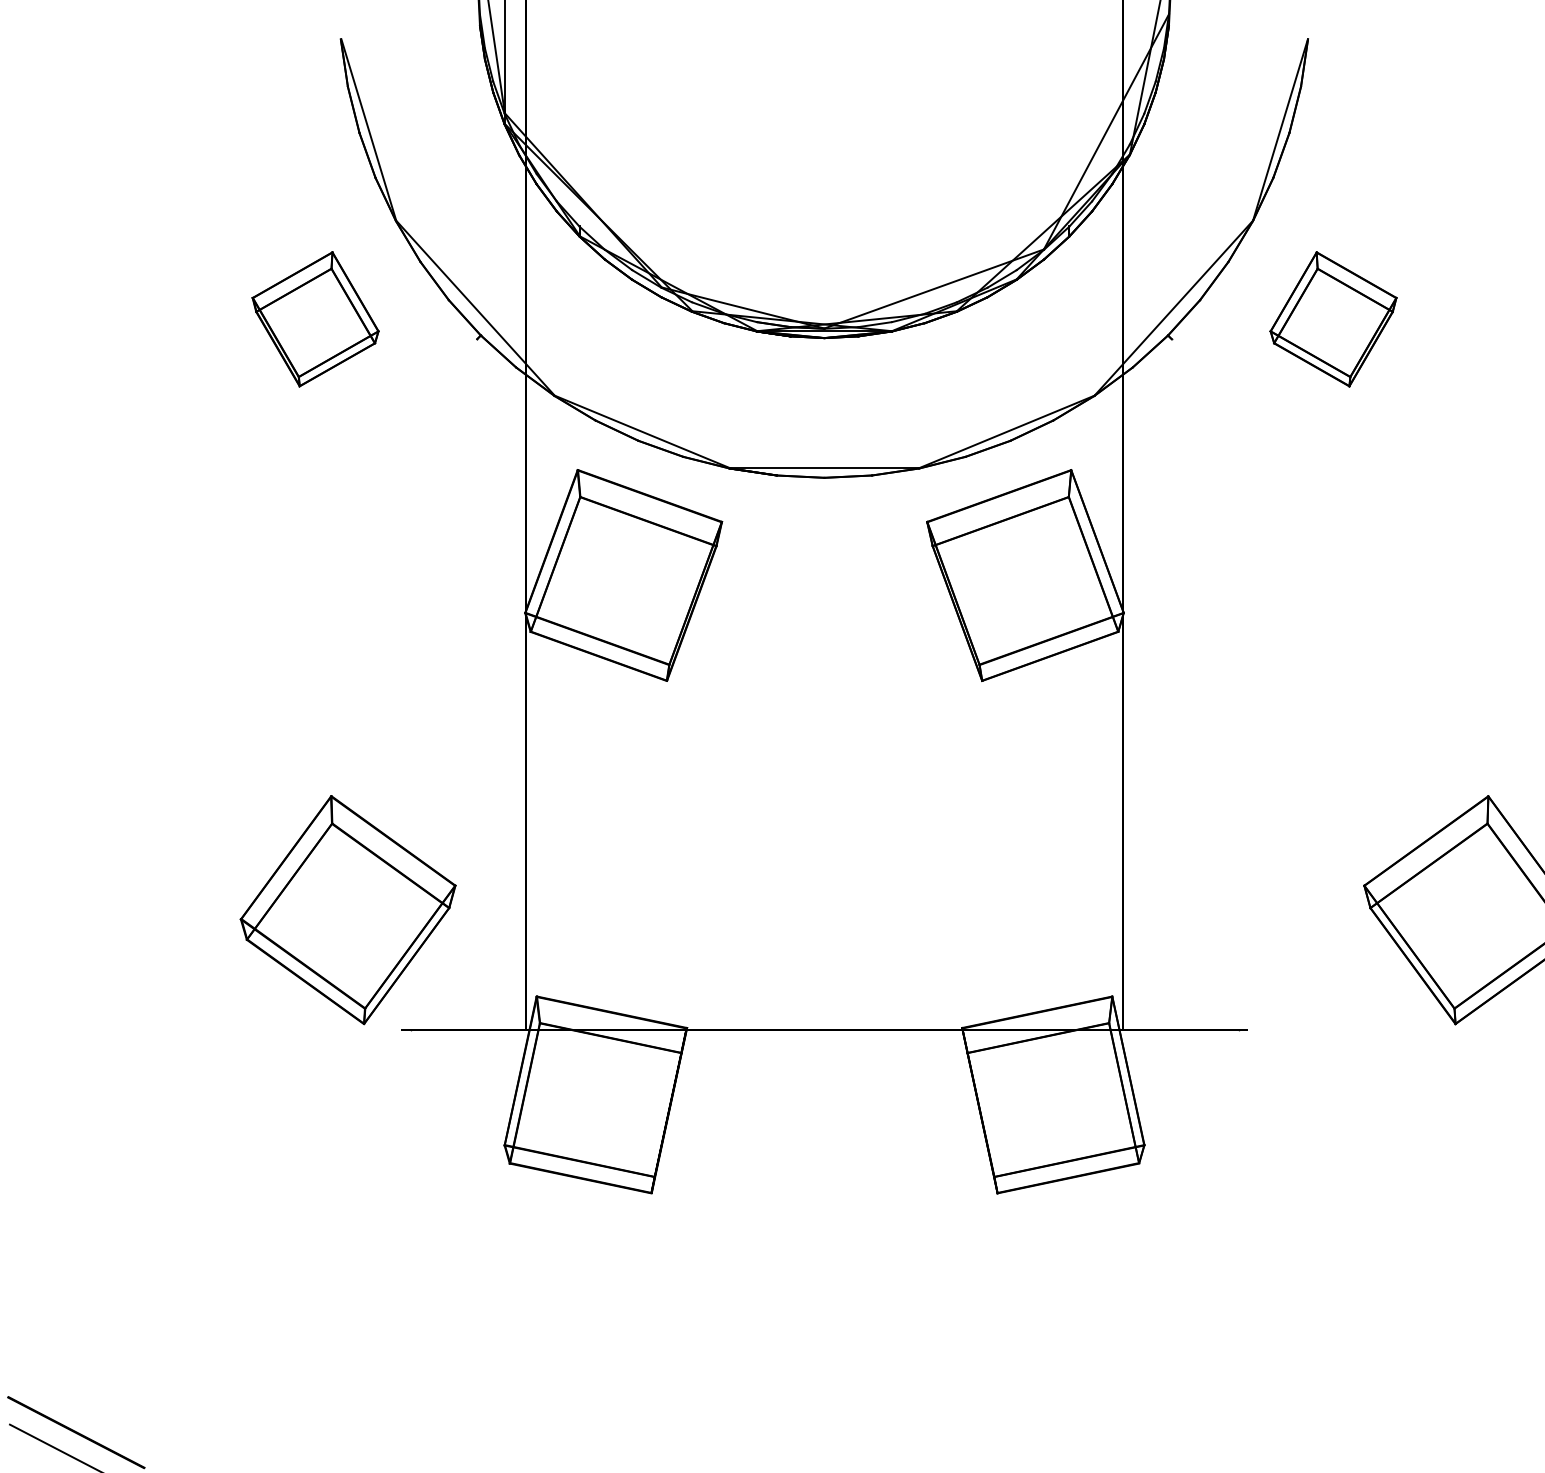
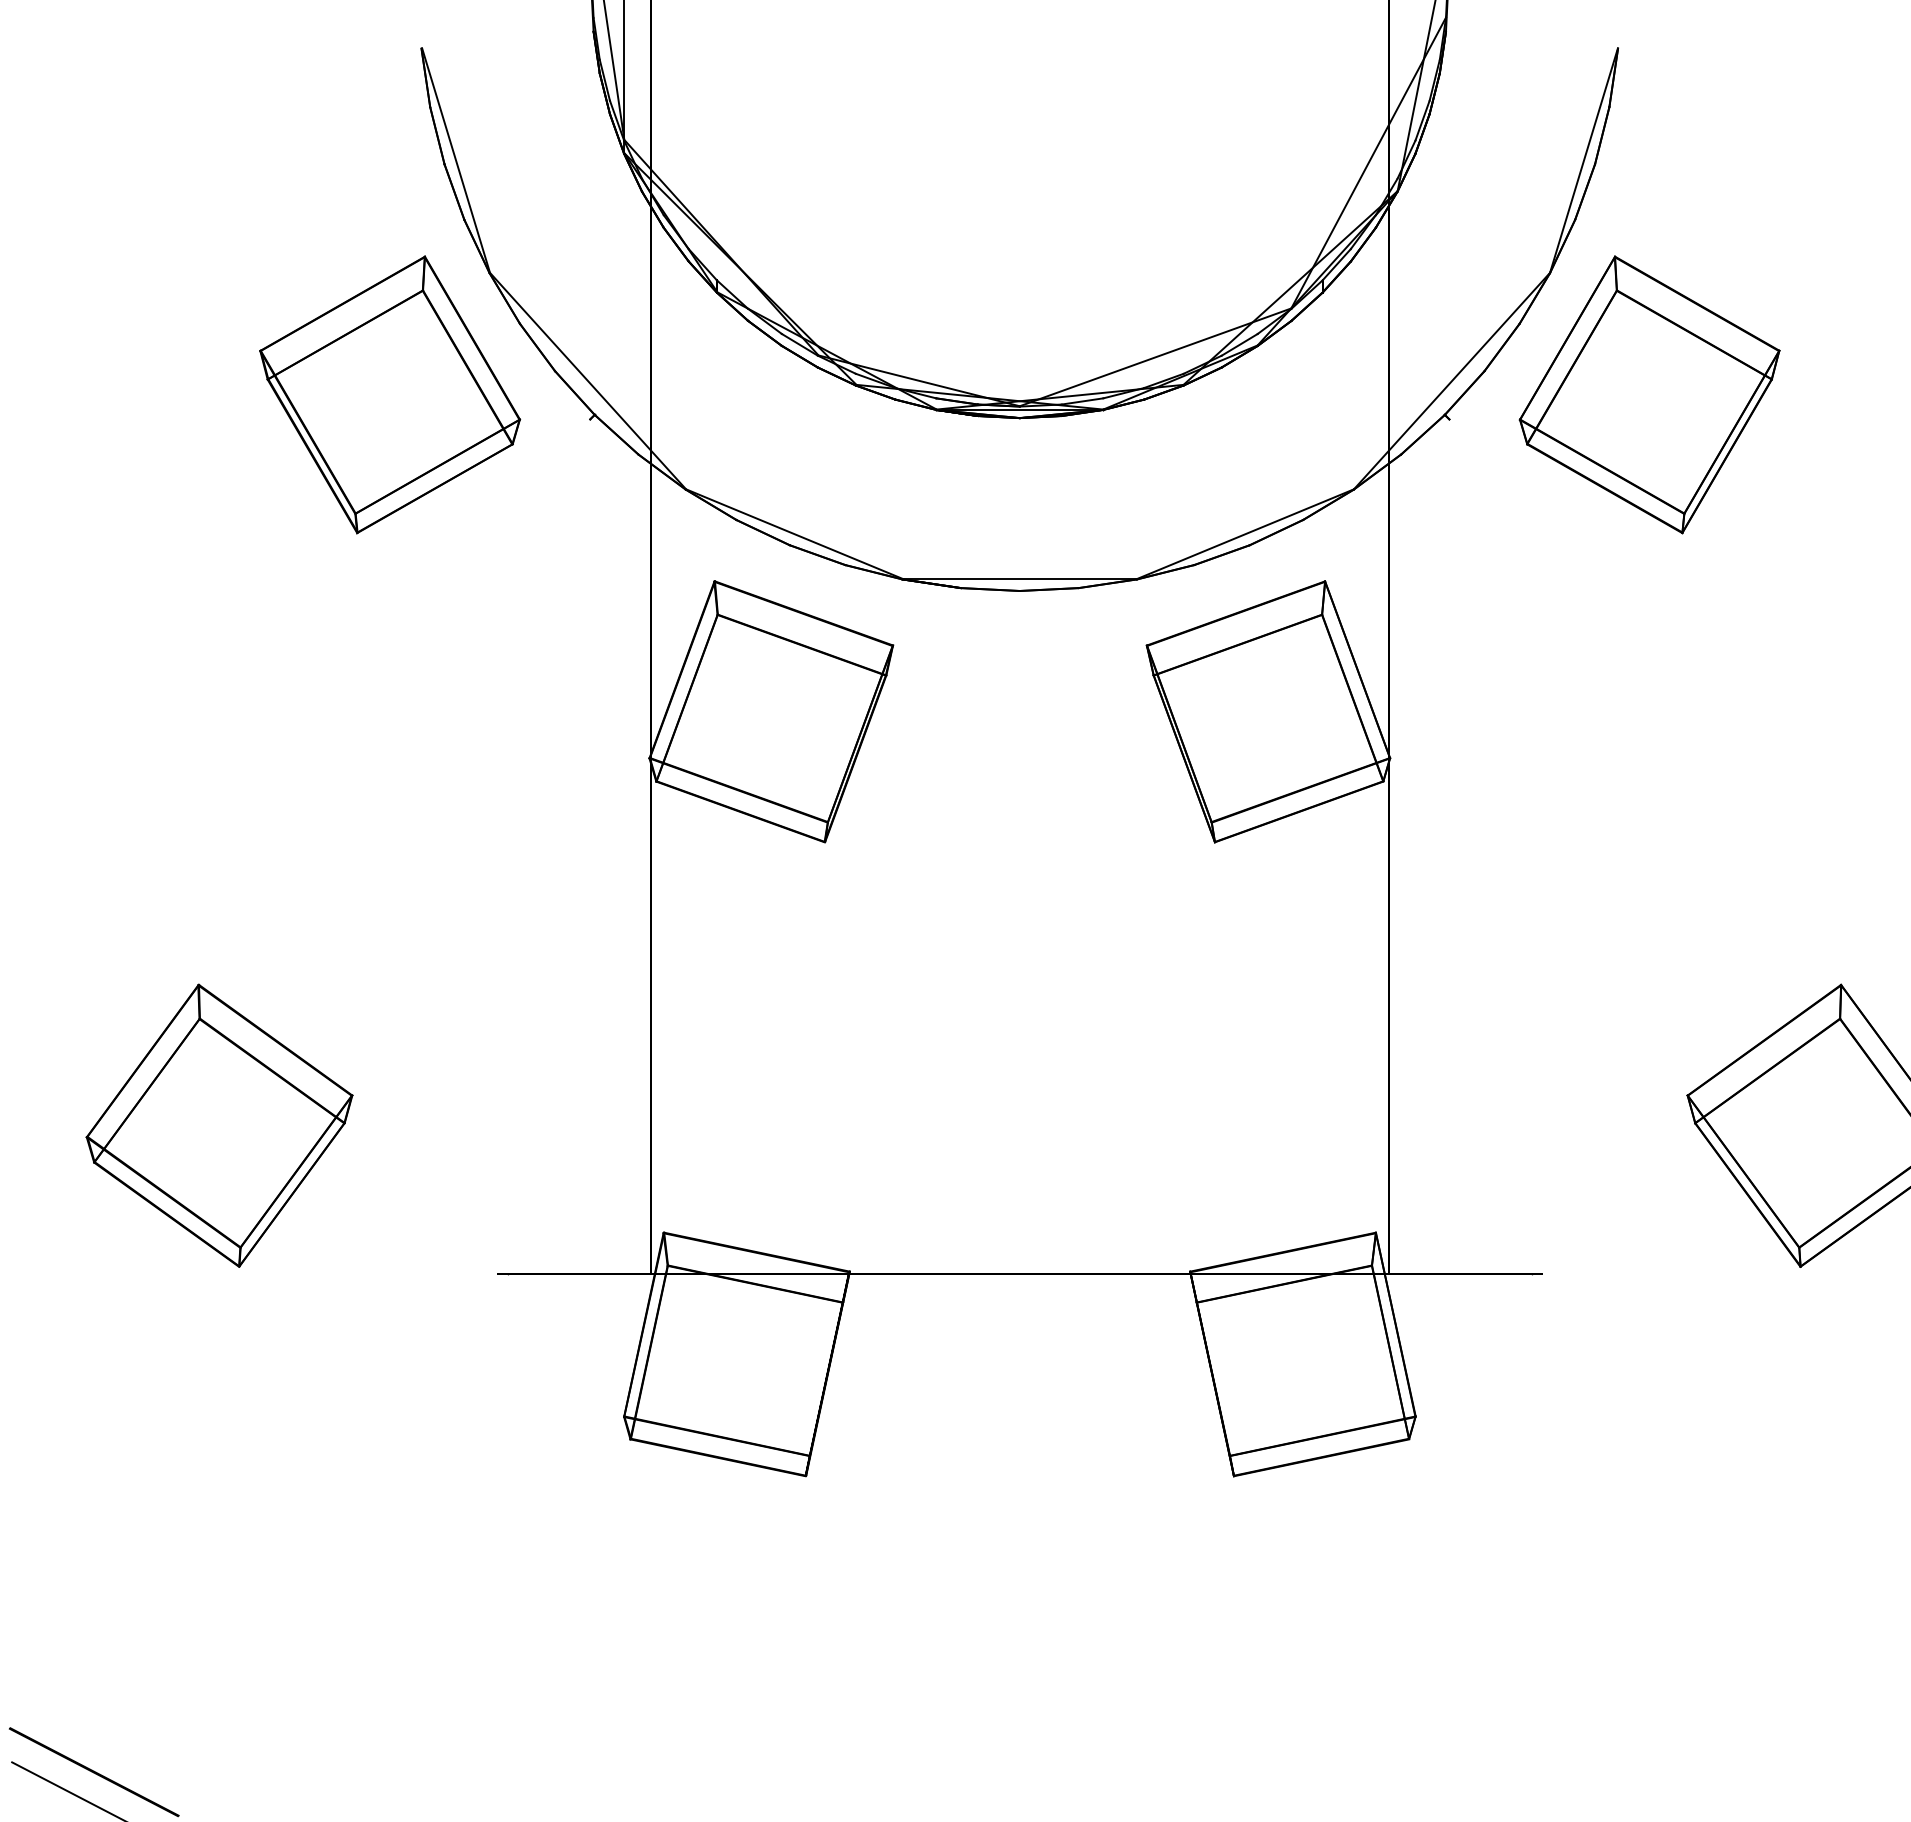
part: (315, 319) -> (390, 394), size x1.67
part: (1333, 319) -> (1649, 394), size x1.67
part: (348, 909) -> (219, 1125), moved

